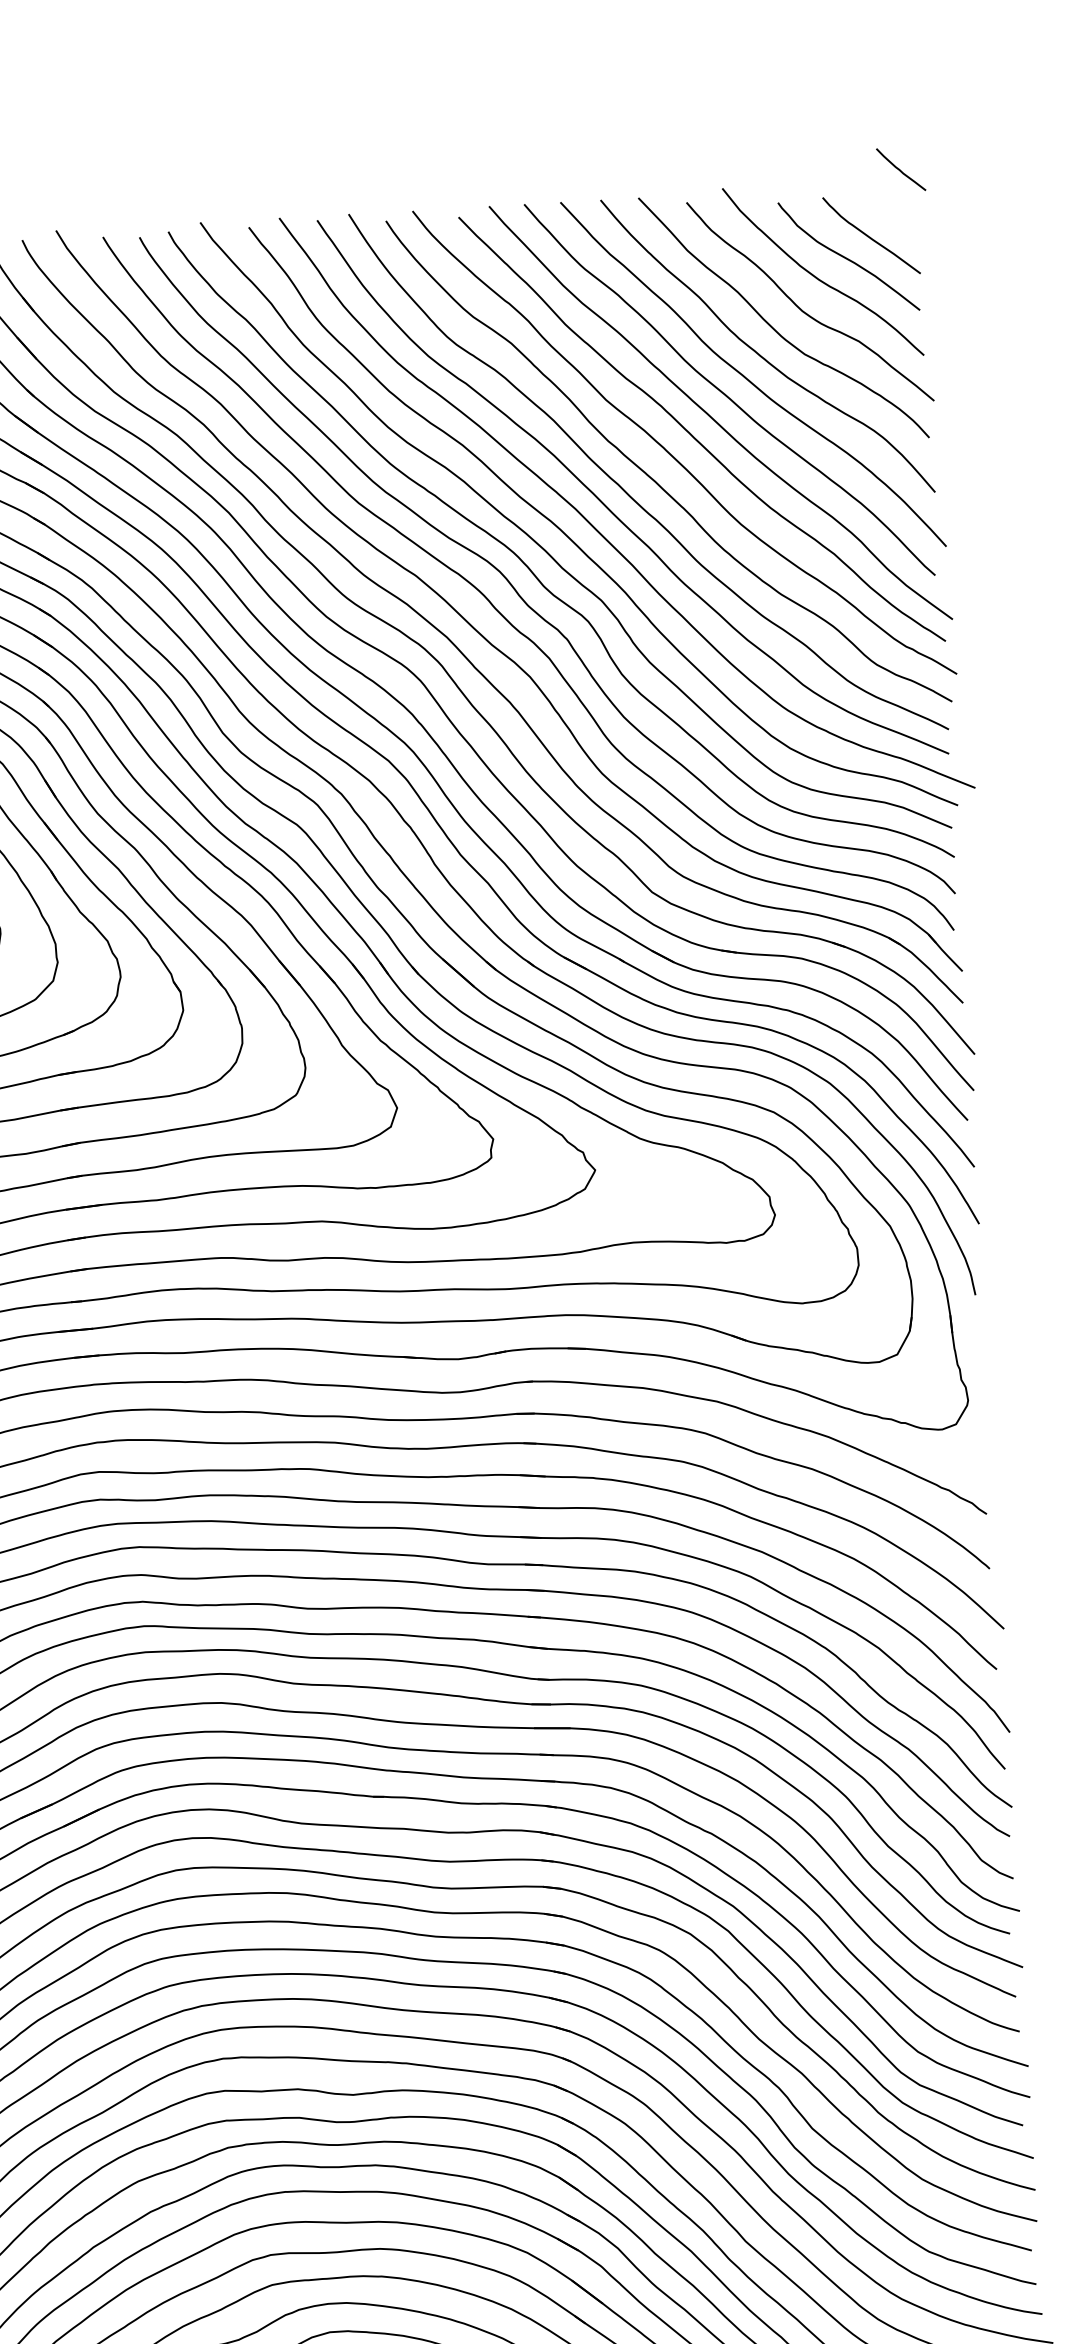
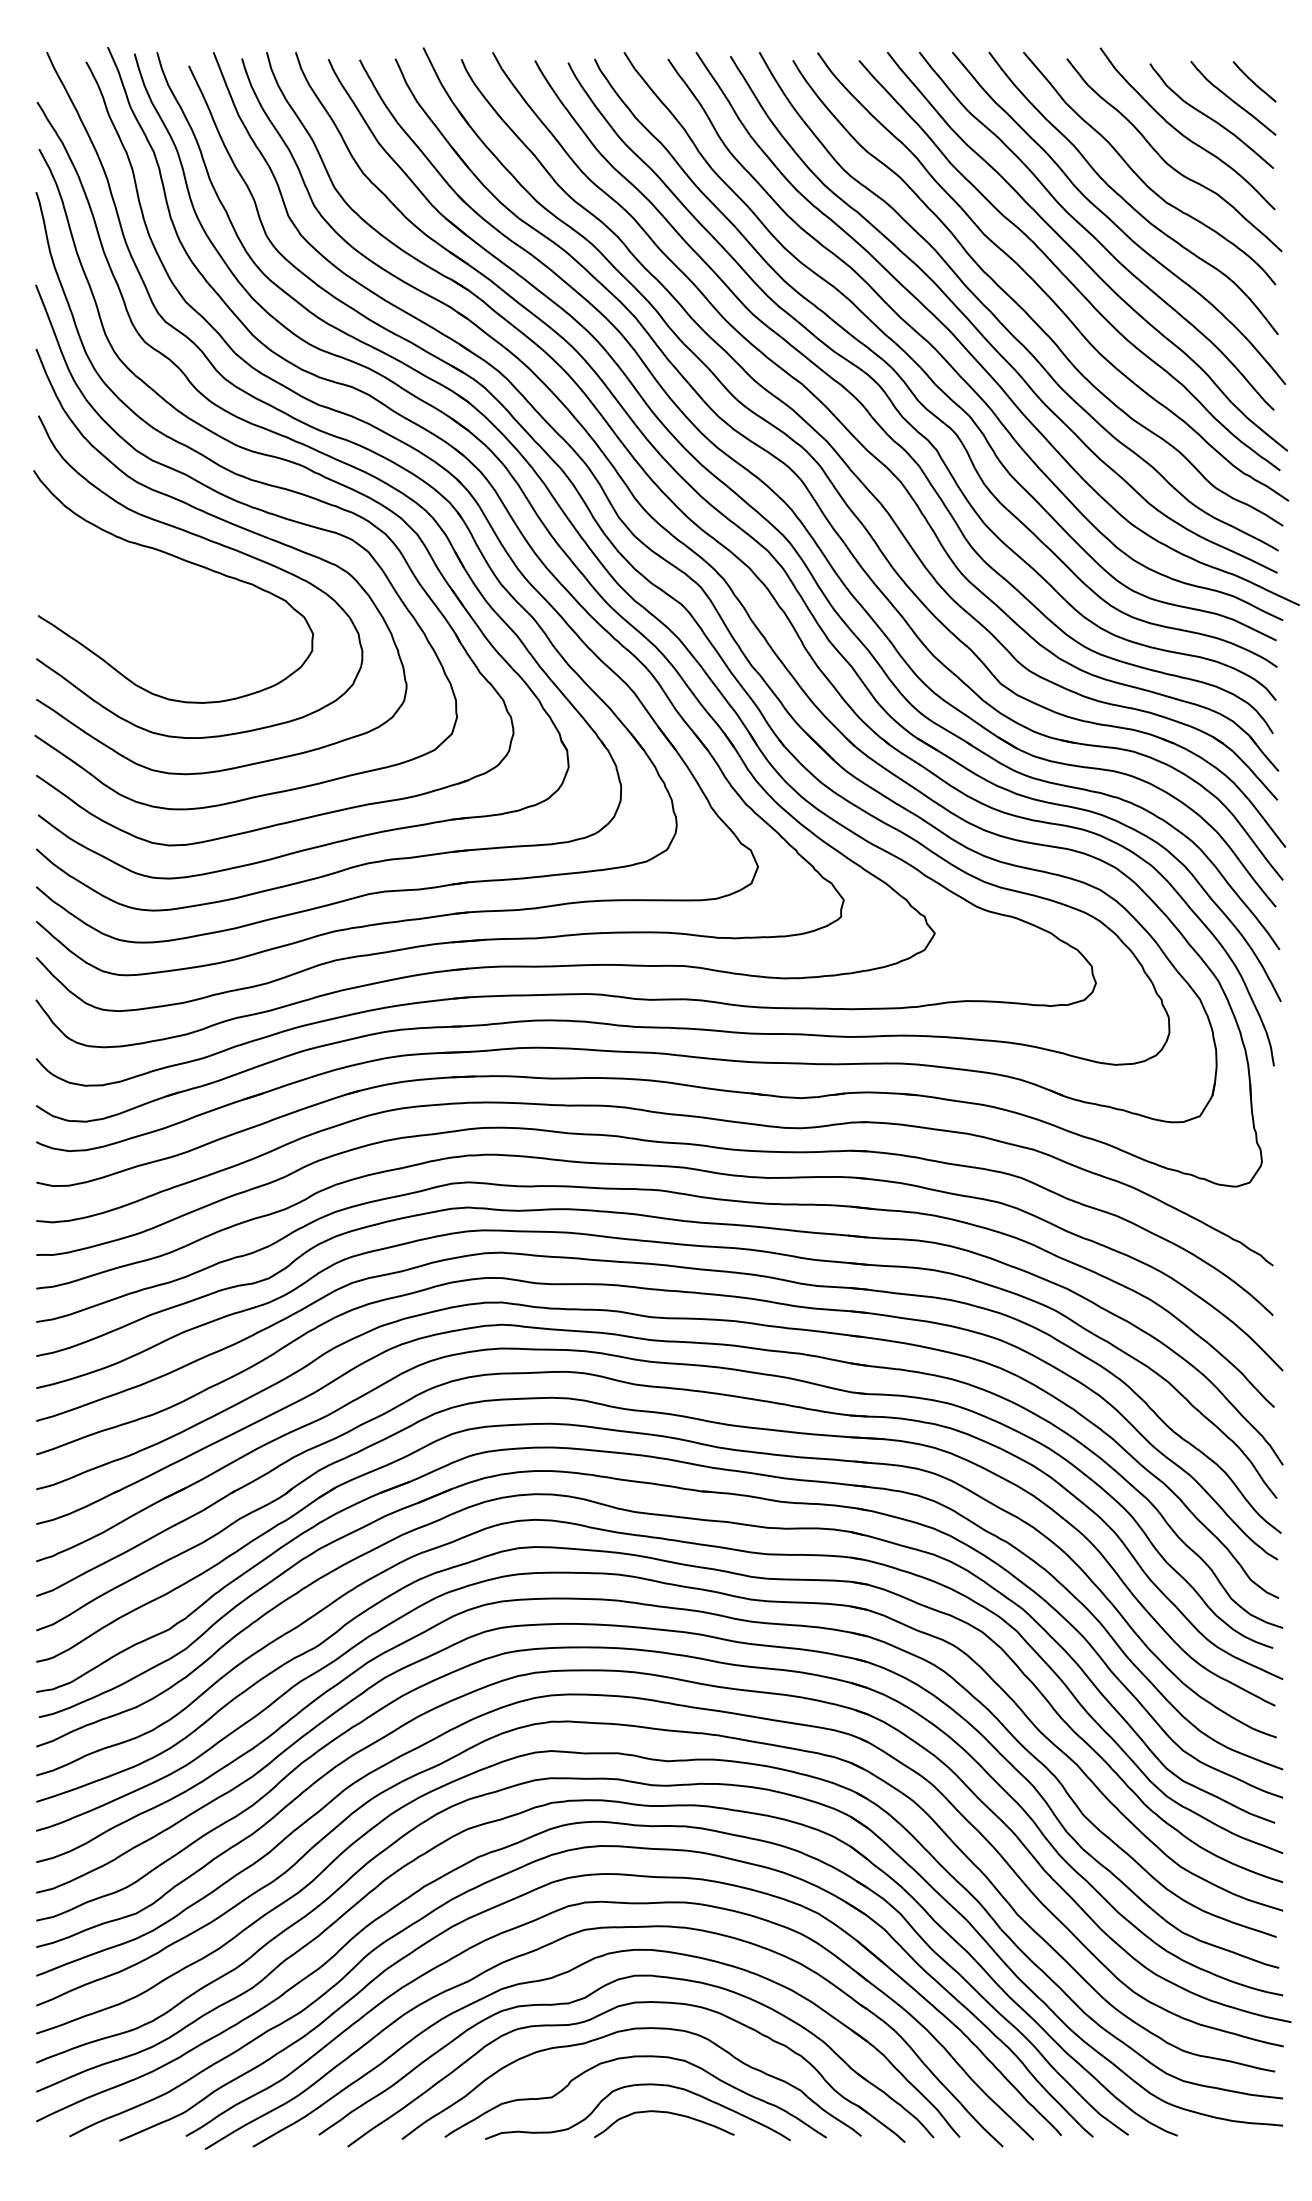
curve: (900, 169) -> (1254, 81), moved

